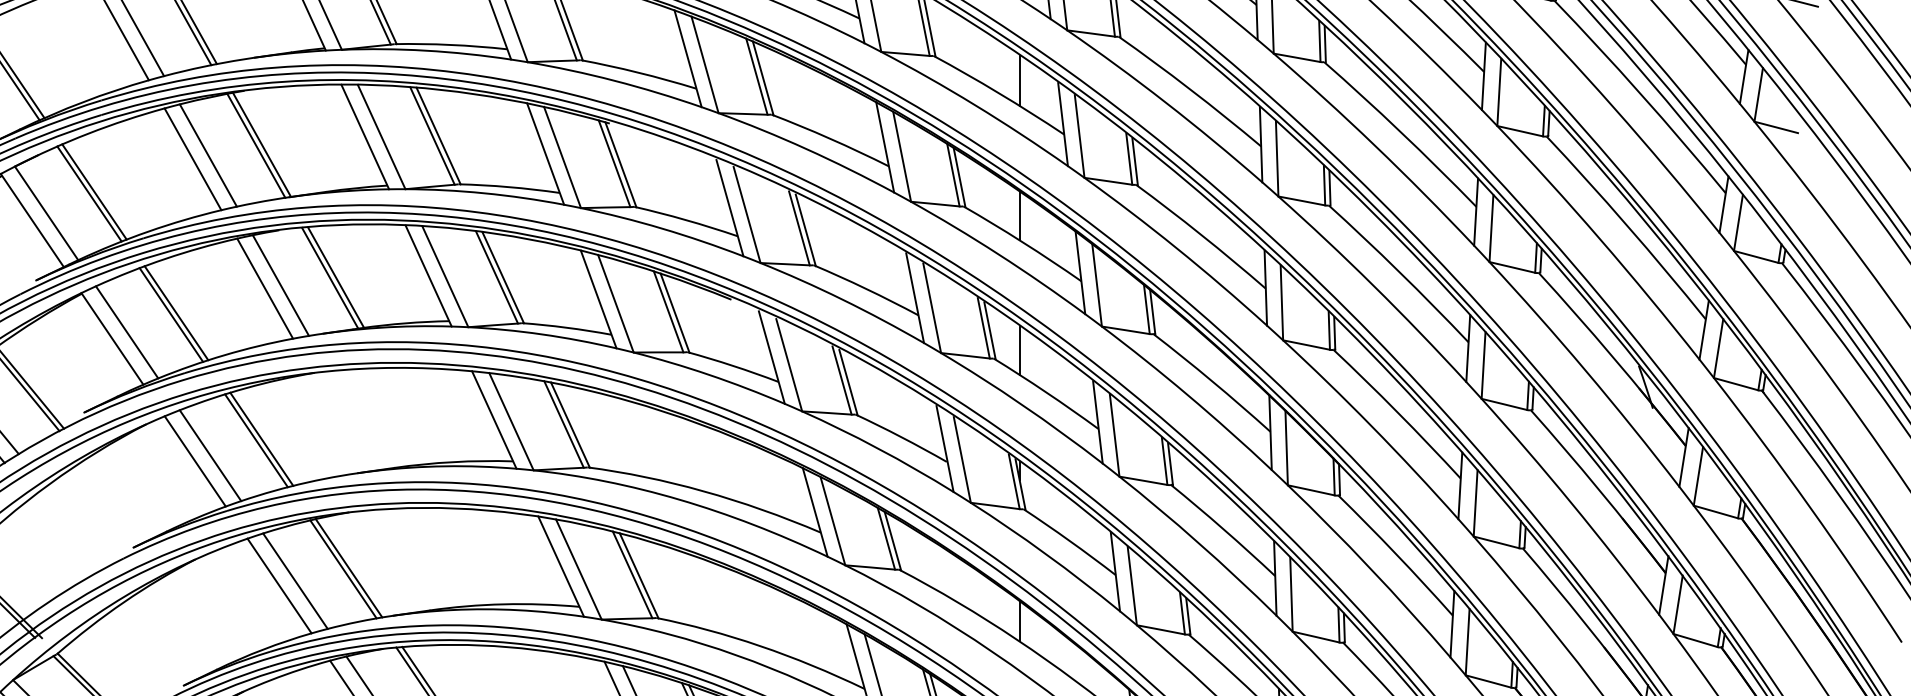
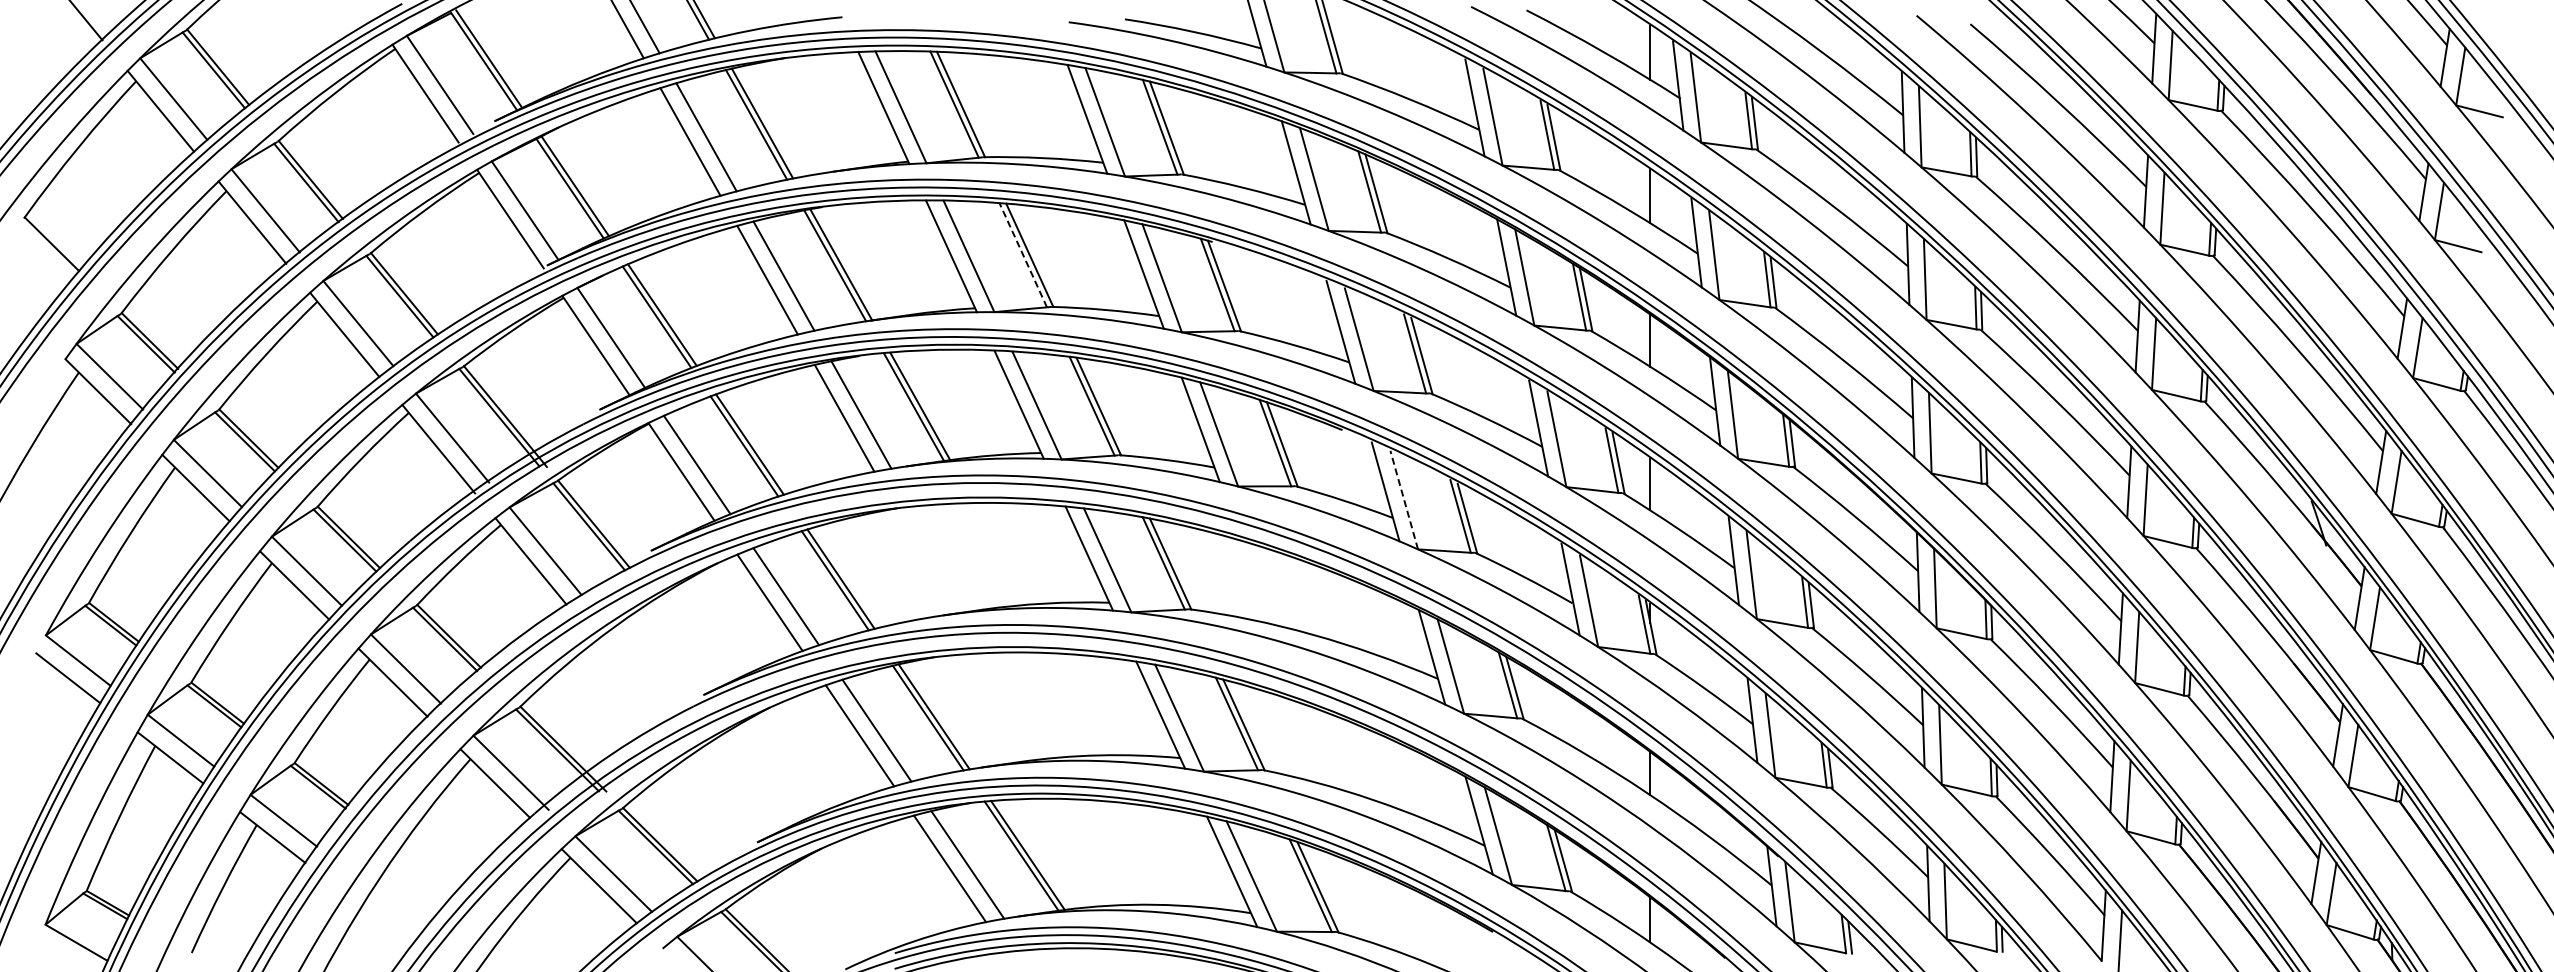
line: (432, 135) -> (1023, 254), solid -> dashed
line: (789, 364) -> (1404, 499), solid -> dashed

